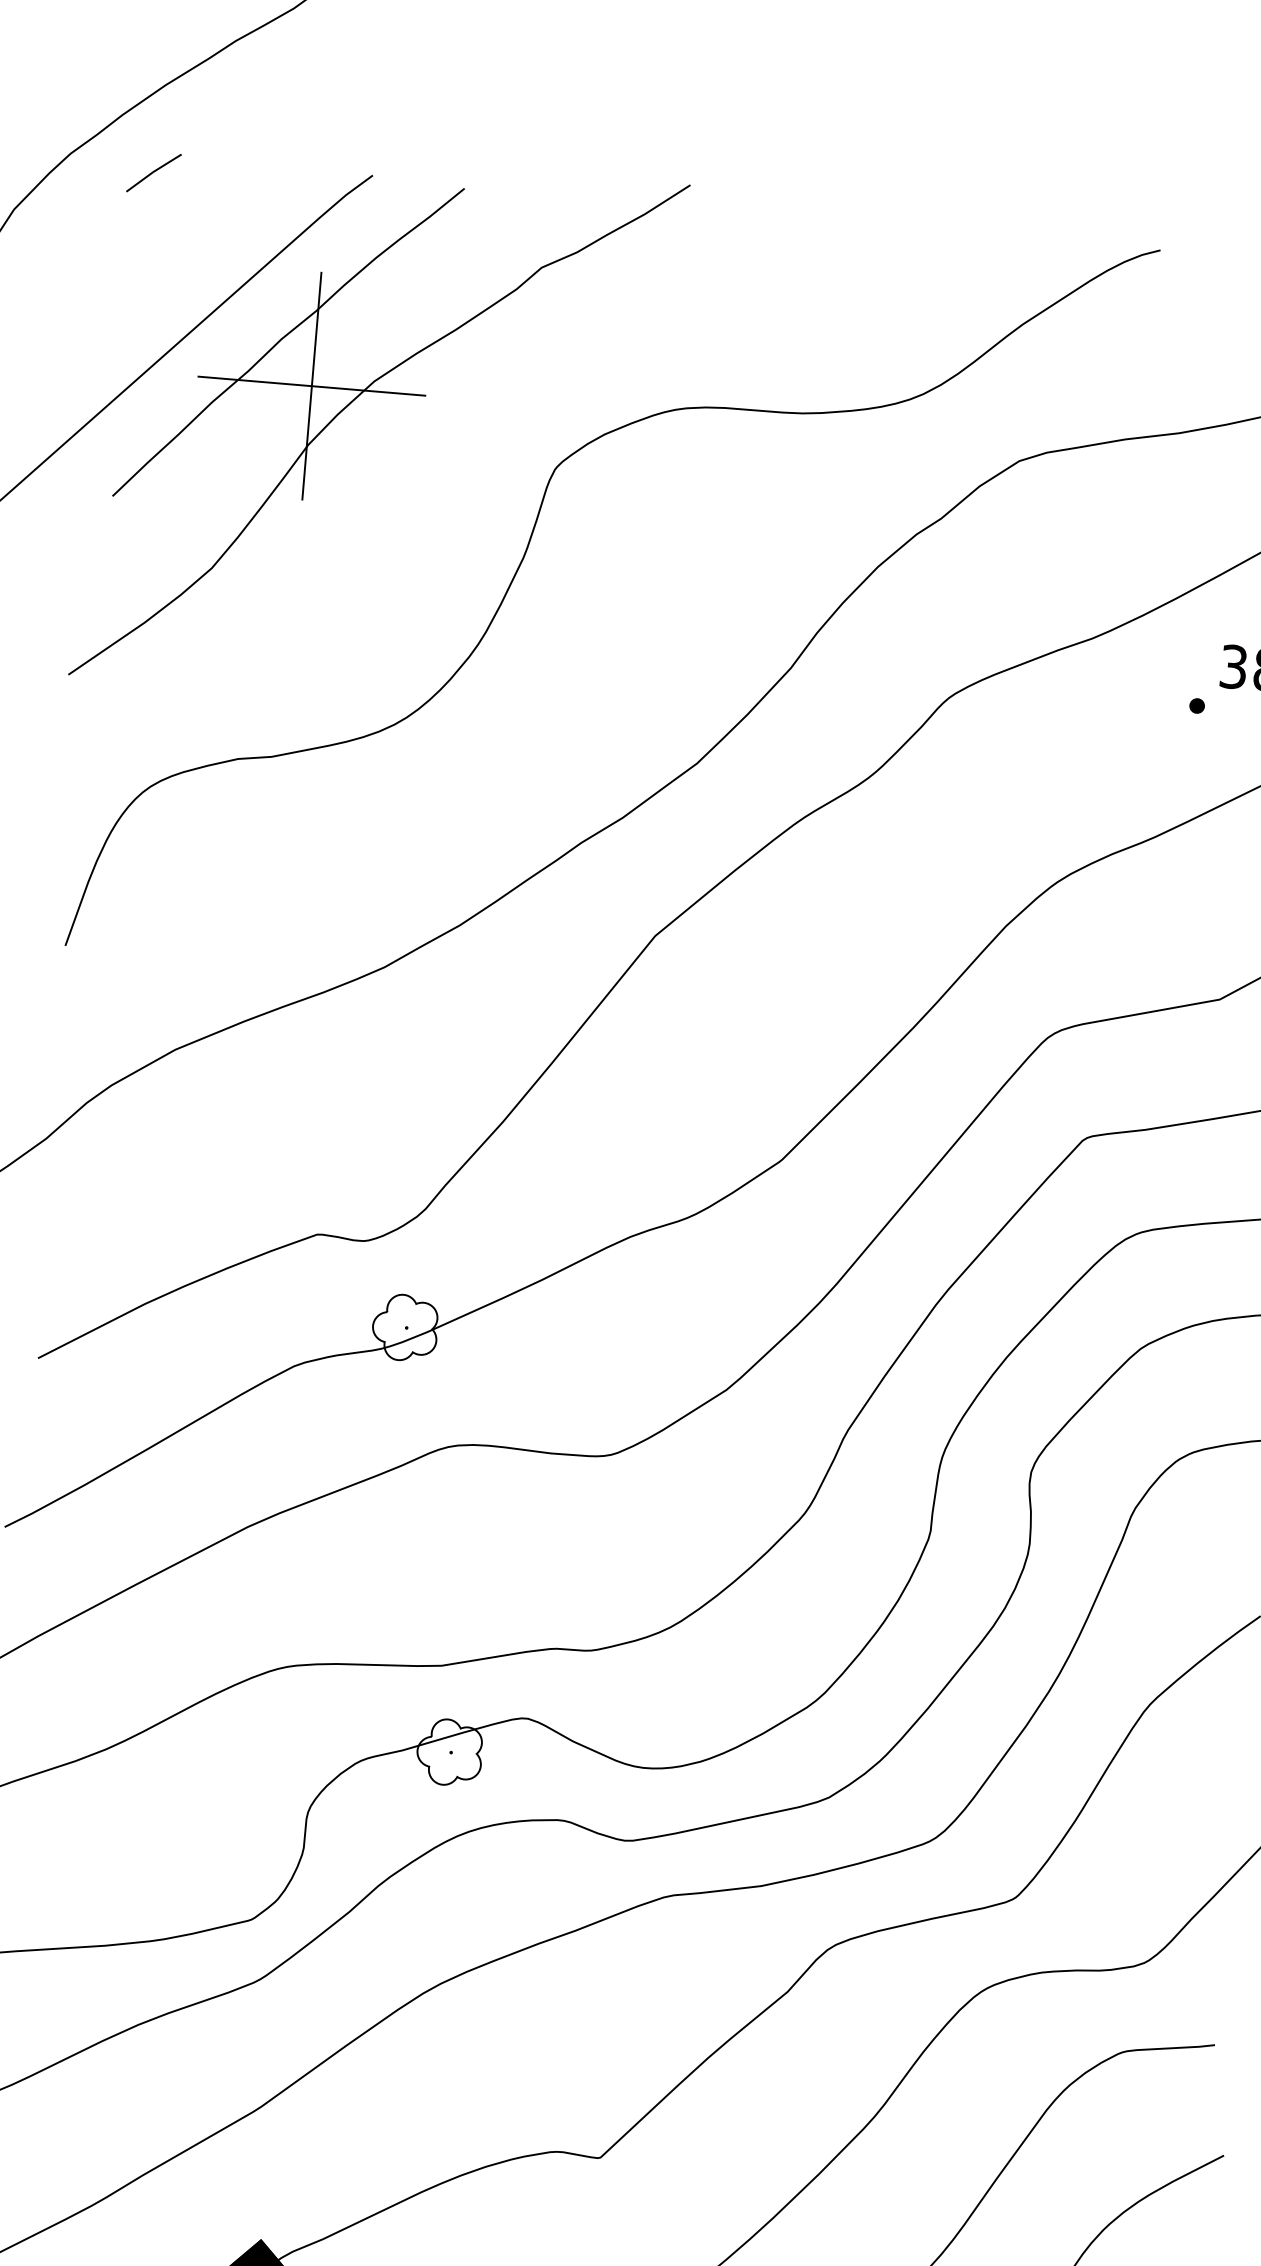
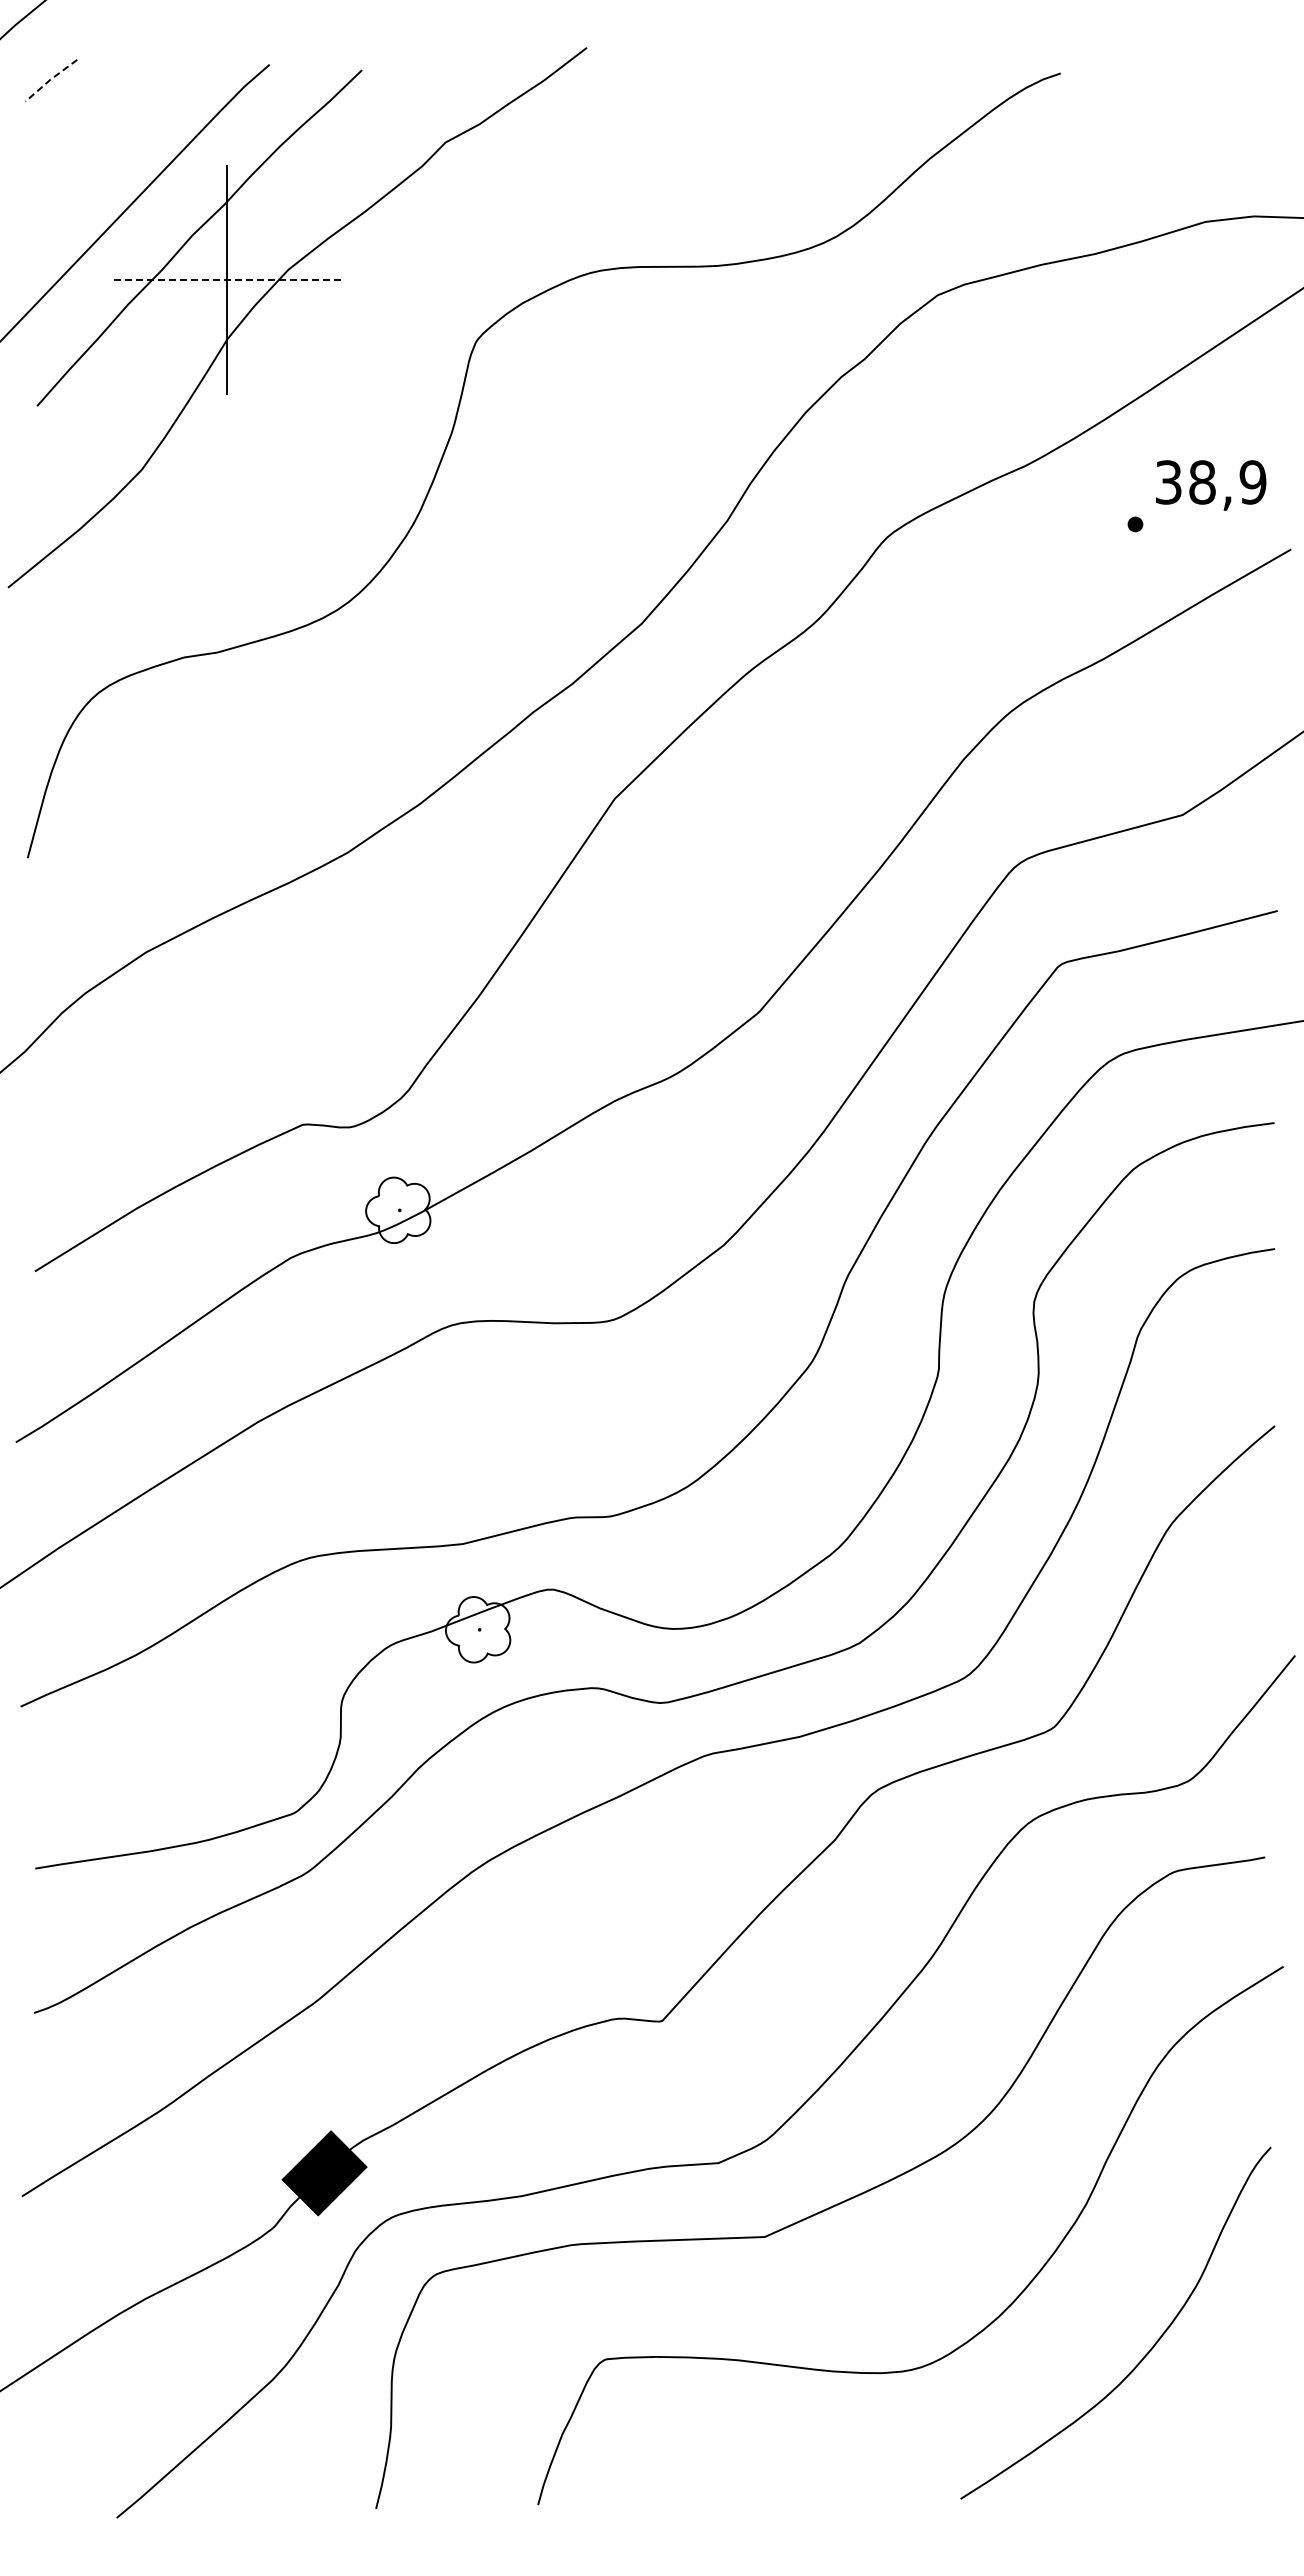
line: (153, 171) -> (50, 79), solid -> dashed
line: (311, 385) -> (226, 279), solid -> dashed

